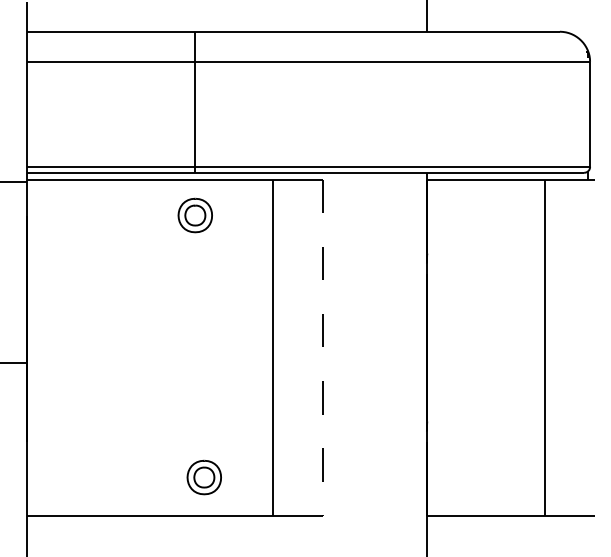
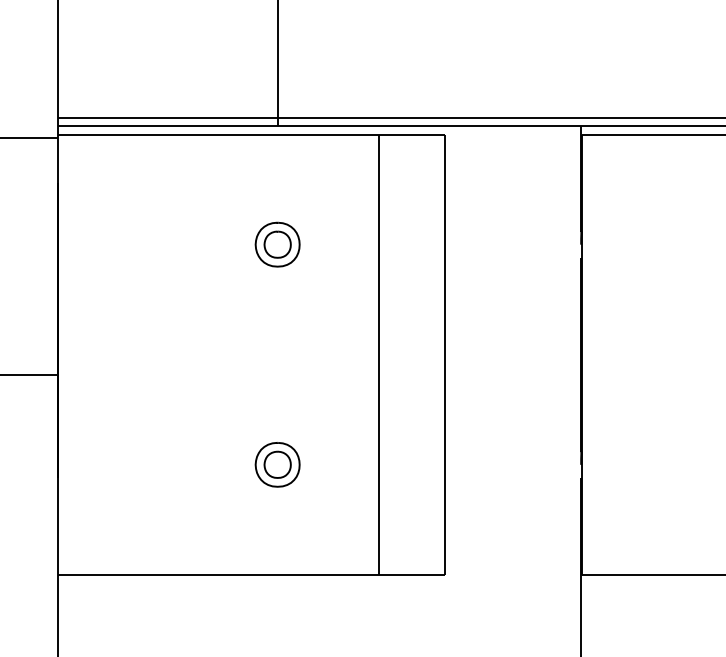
part: (194, 215) -> (276, 244), moved
line: (323, 347) -> (445, 354), dashed -> solid
part: (203, 477) -> (276, 464), moved

